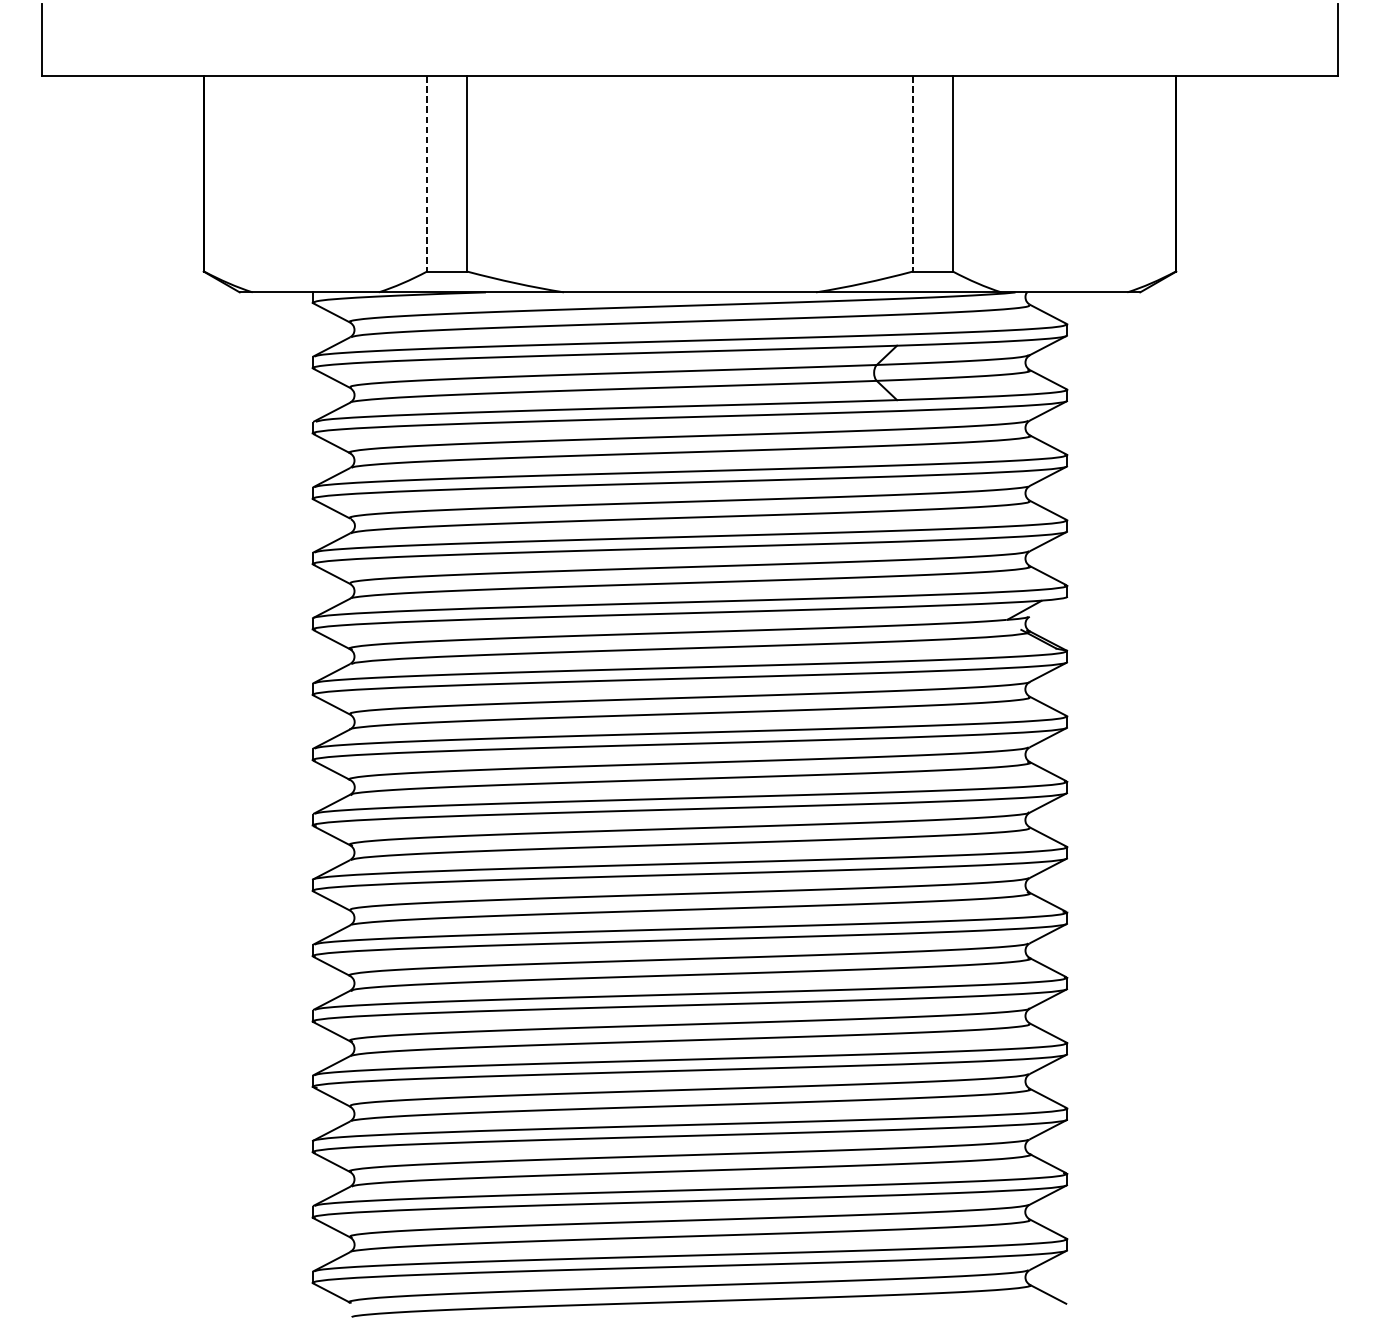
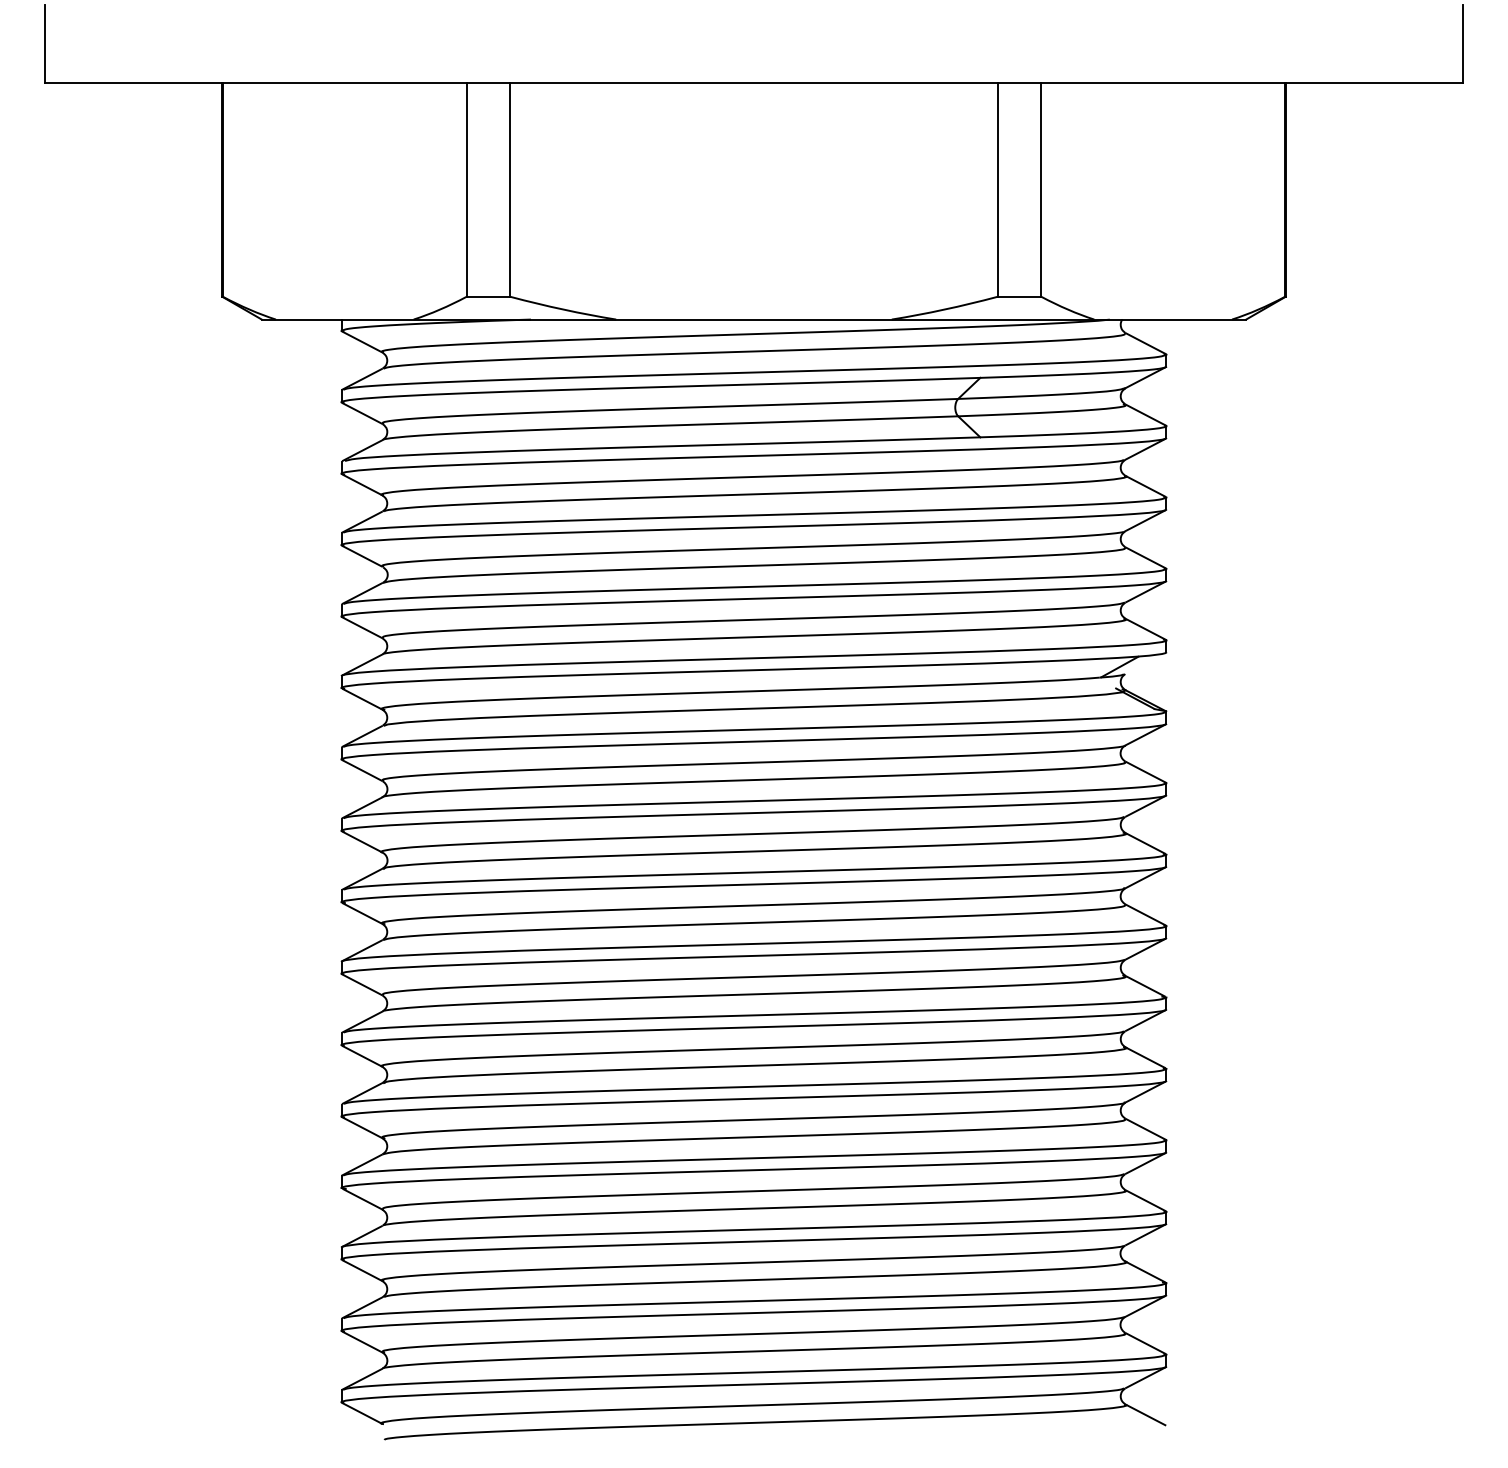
line: (426, 174) -> (466, 190), dashed -> solid
line: (912, 174) -> (997, 190), dashed -> solid

